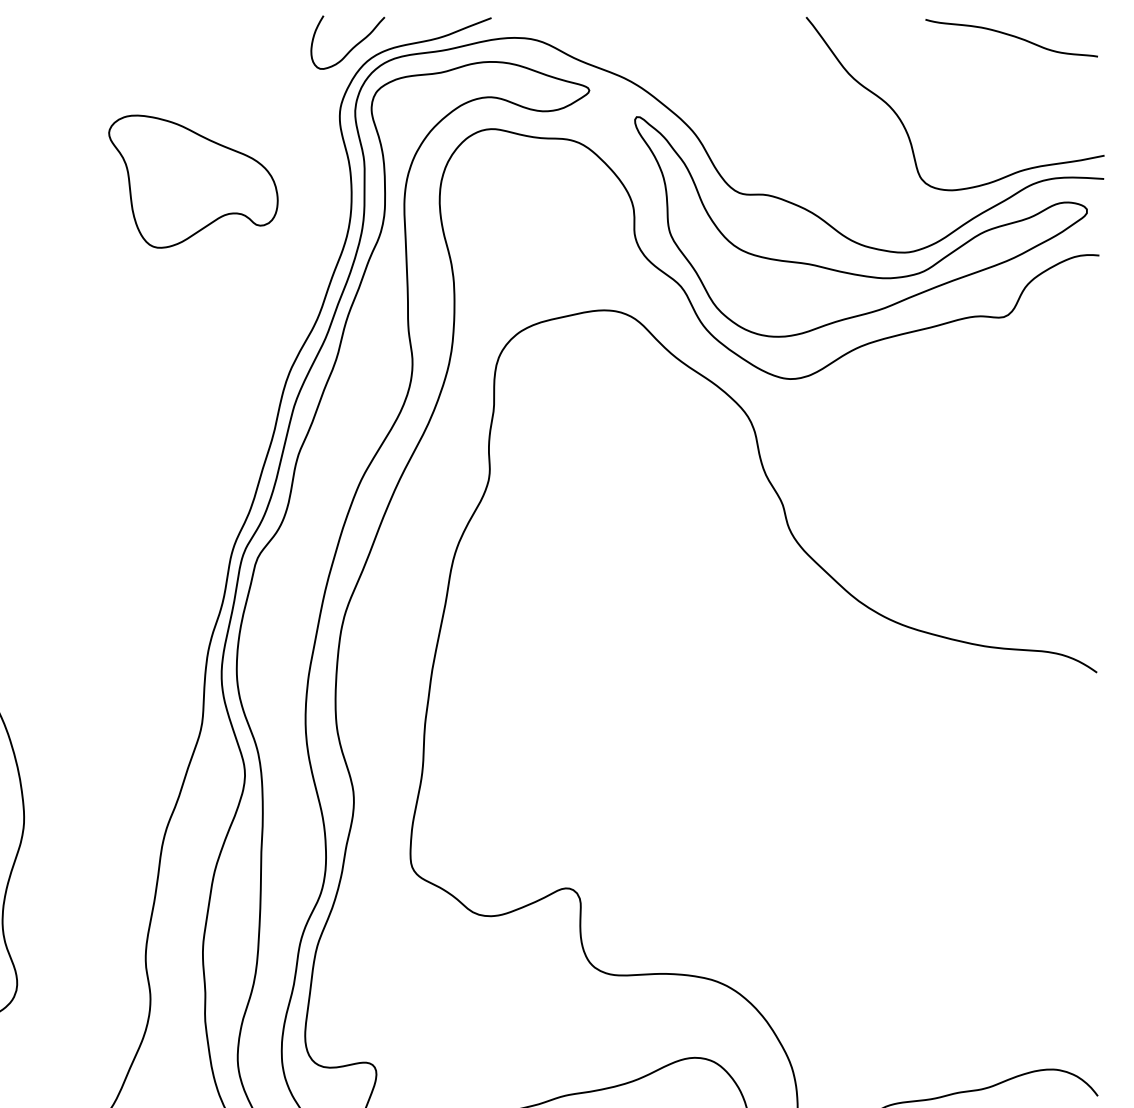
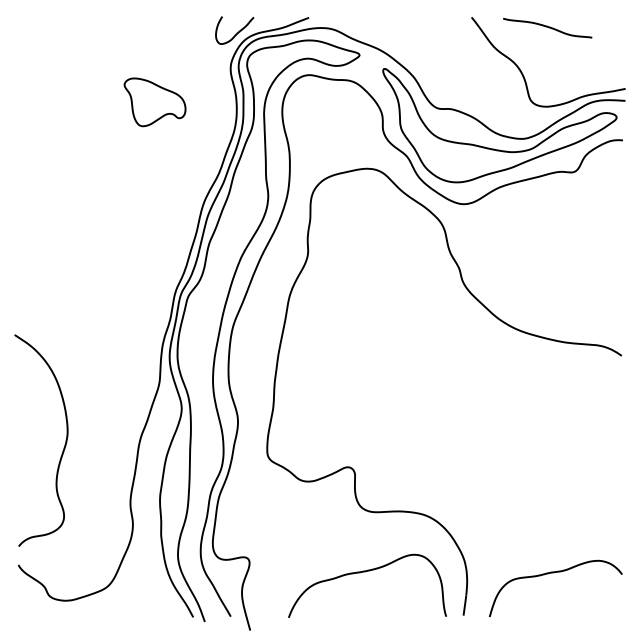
curve: (1011, 36) -> (547, 27), moved
part: (192, 182) -> (154, 102), size x0.7

